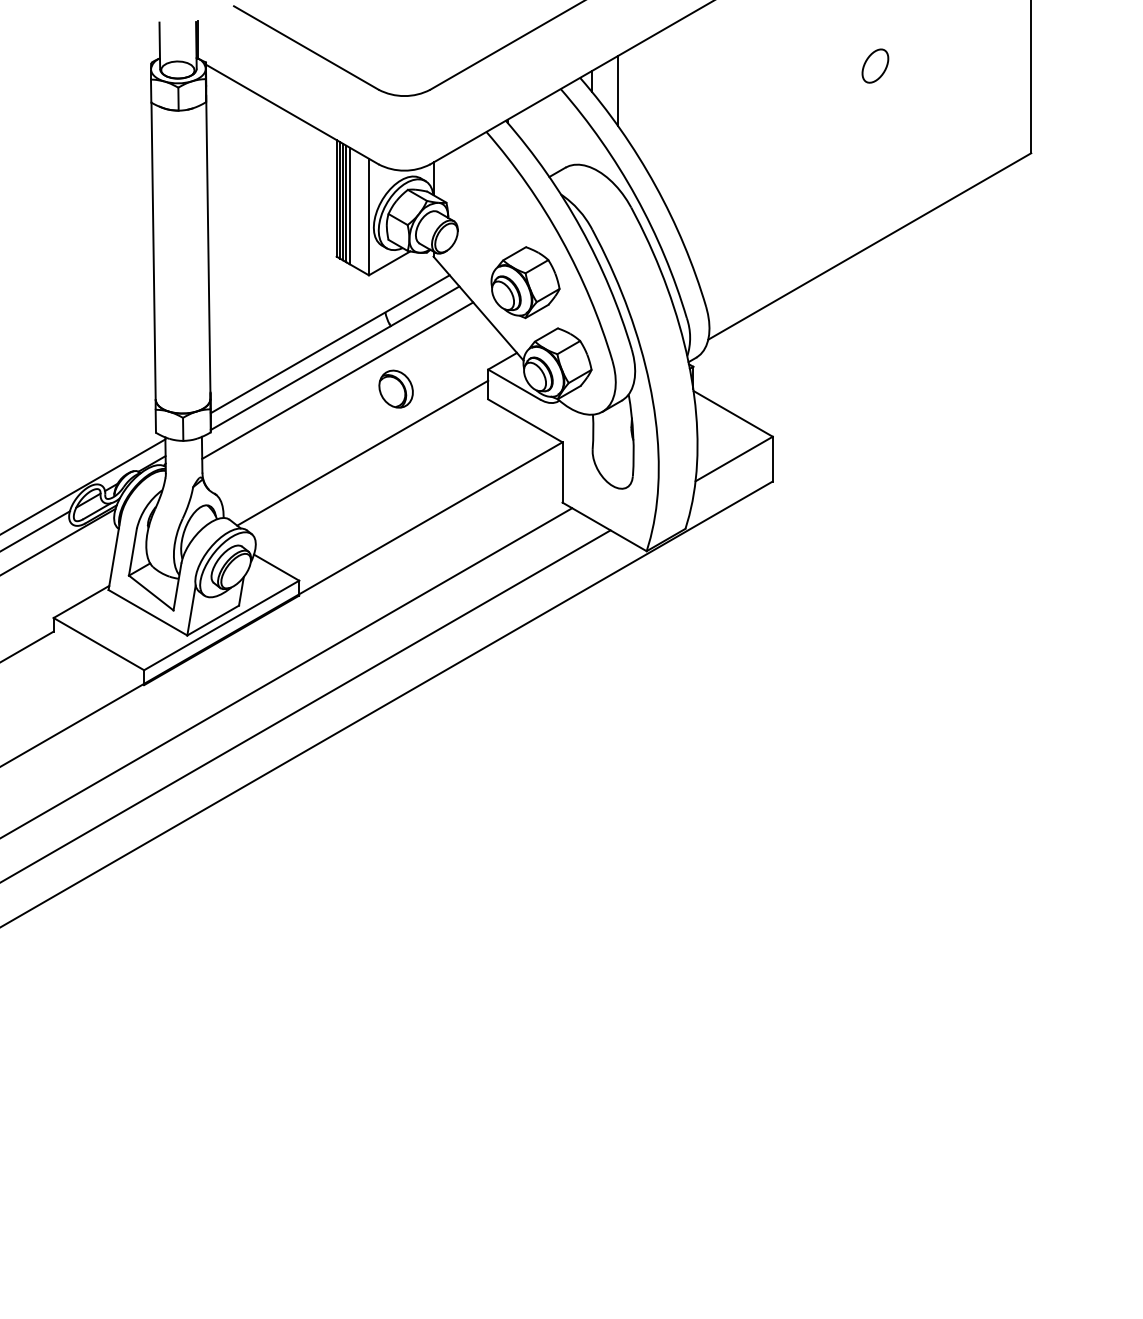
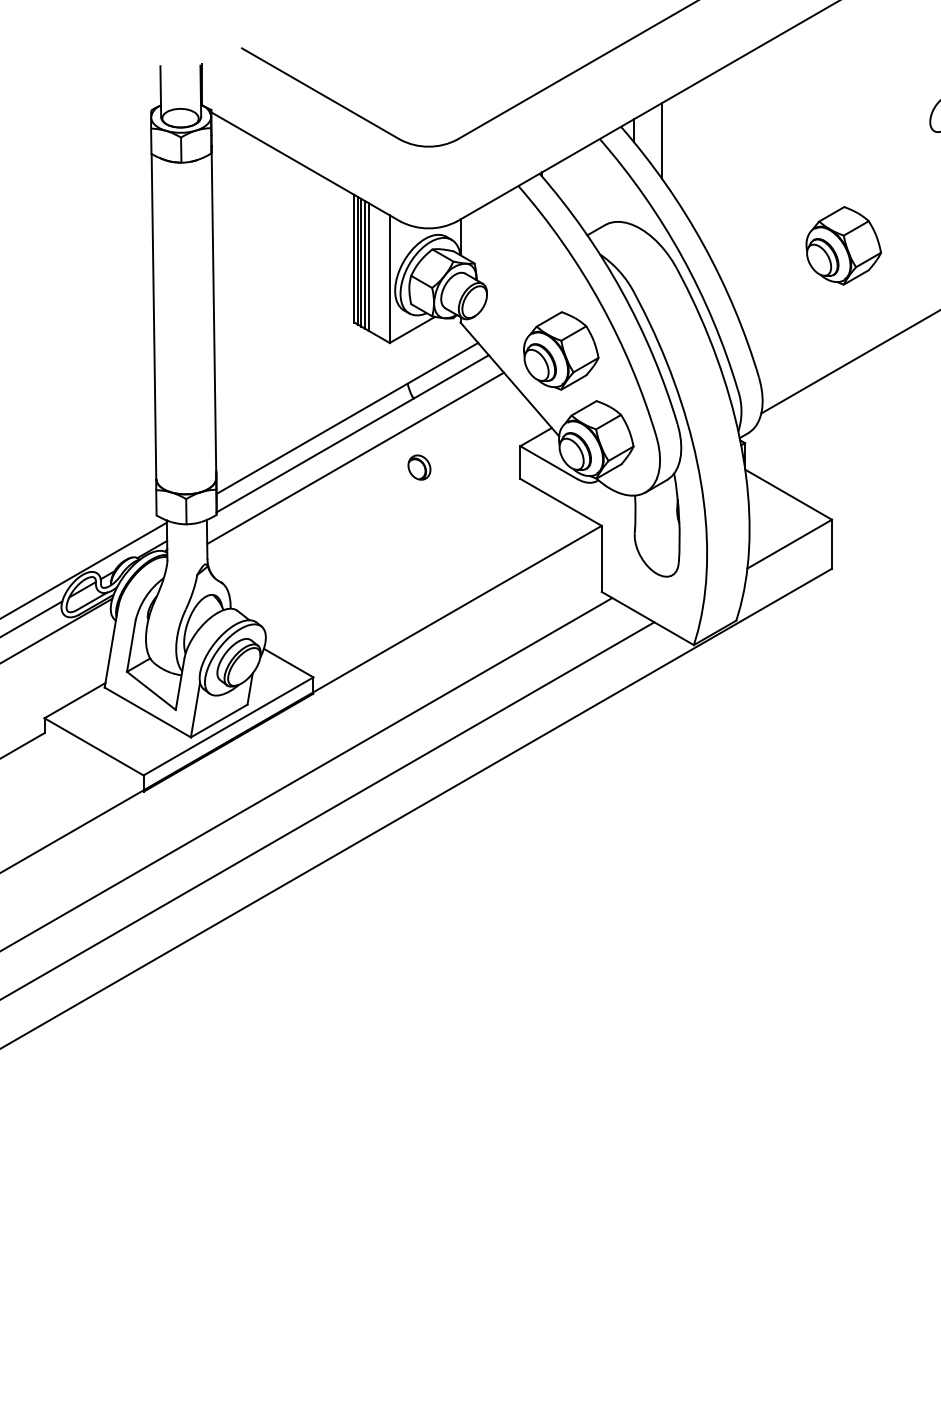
part: (783, 186) -> (843, 245), added
part: (395, 388) -> (418, 466), size x0.6
line: (362, 452) -> (382, 537), removed

